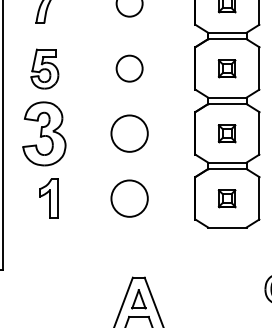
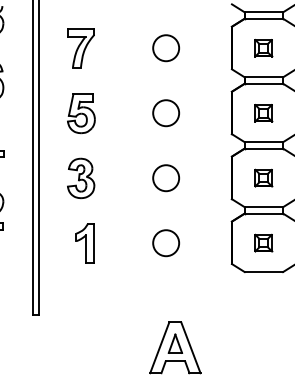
part: (44, 133) -> (81, 178), size x0.62
circle: (129, 133) -> (166, 178), size x0.71
circle: (129, 198) -> (166, 243), size x0.71

